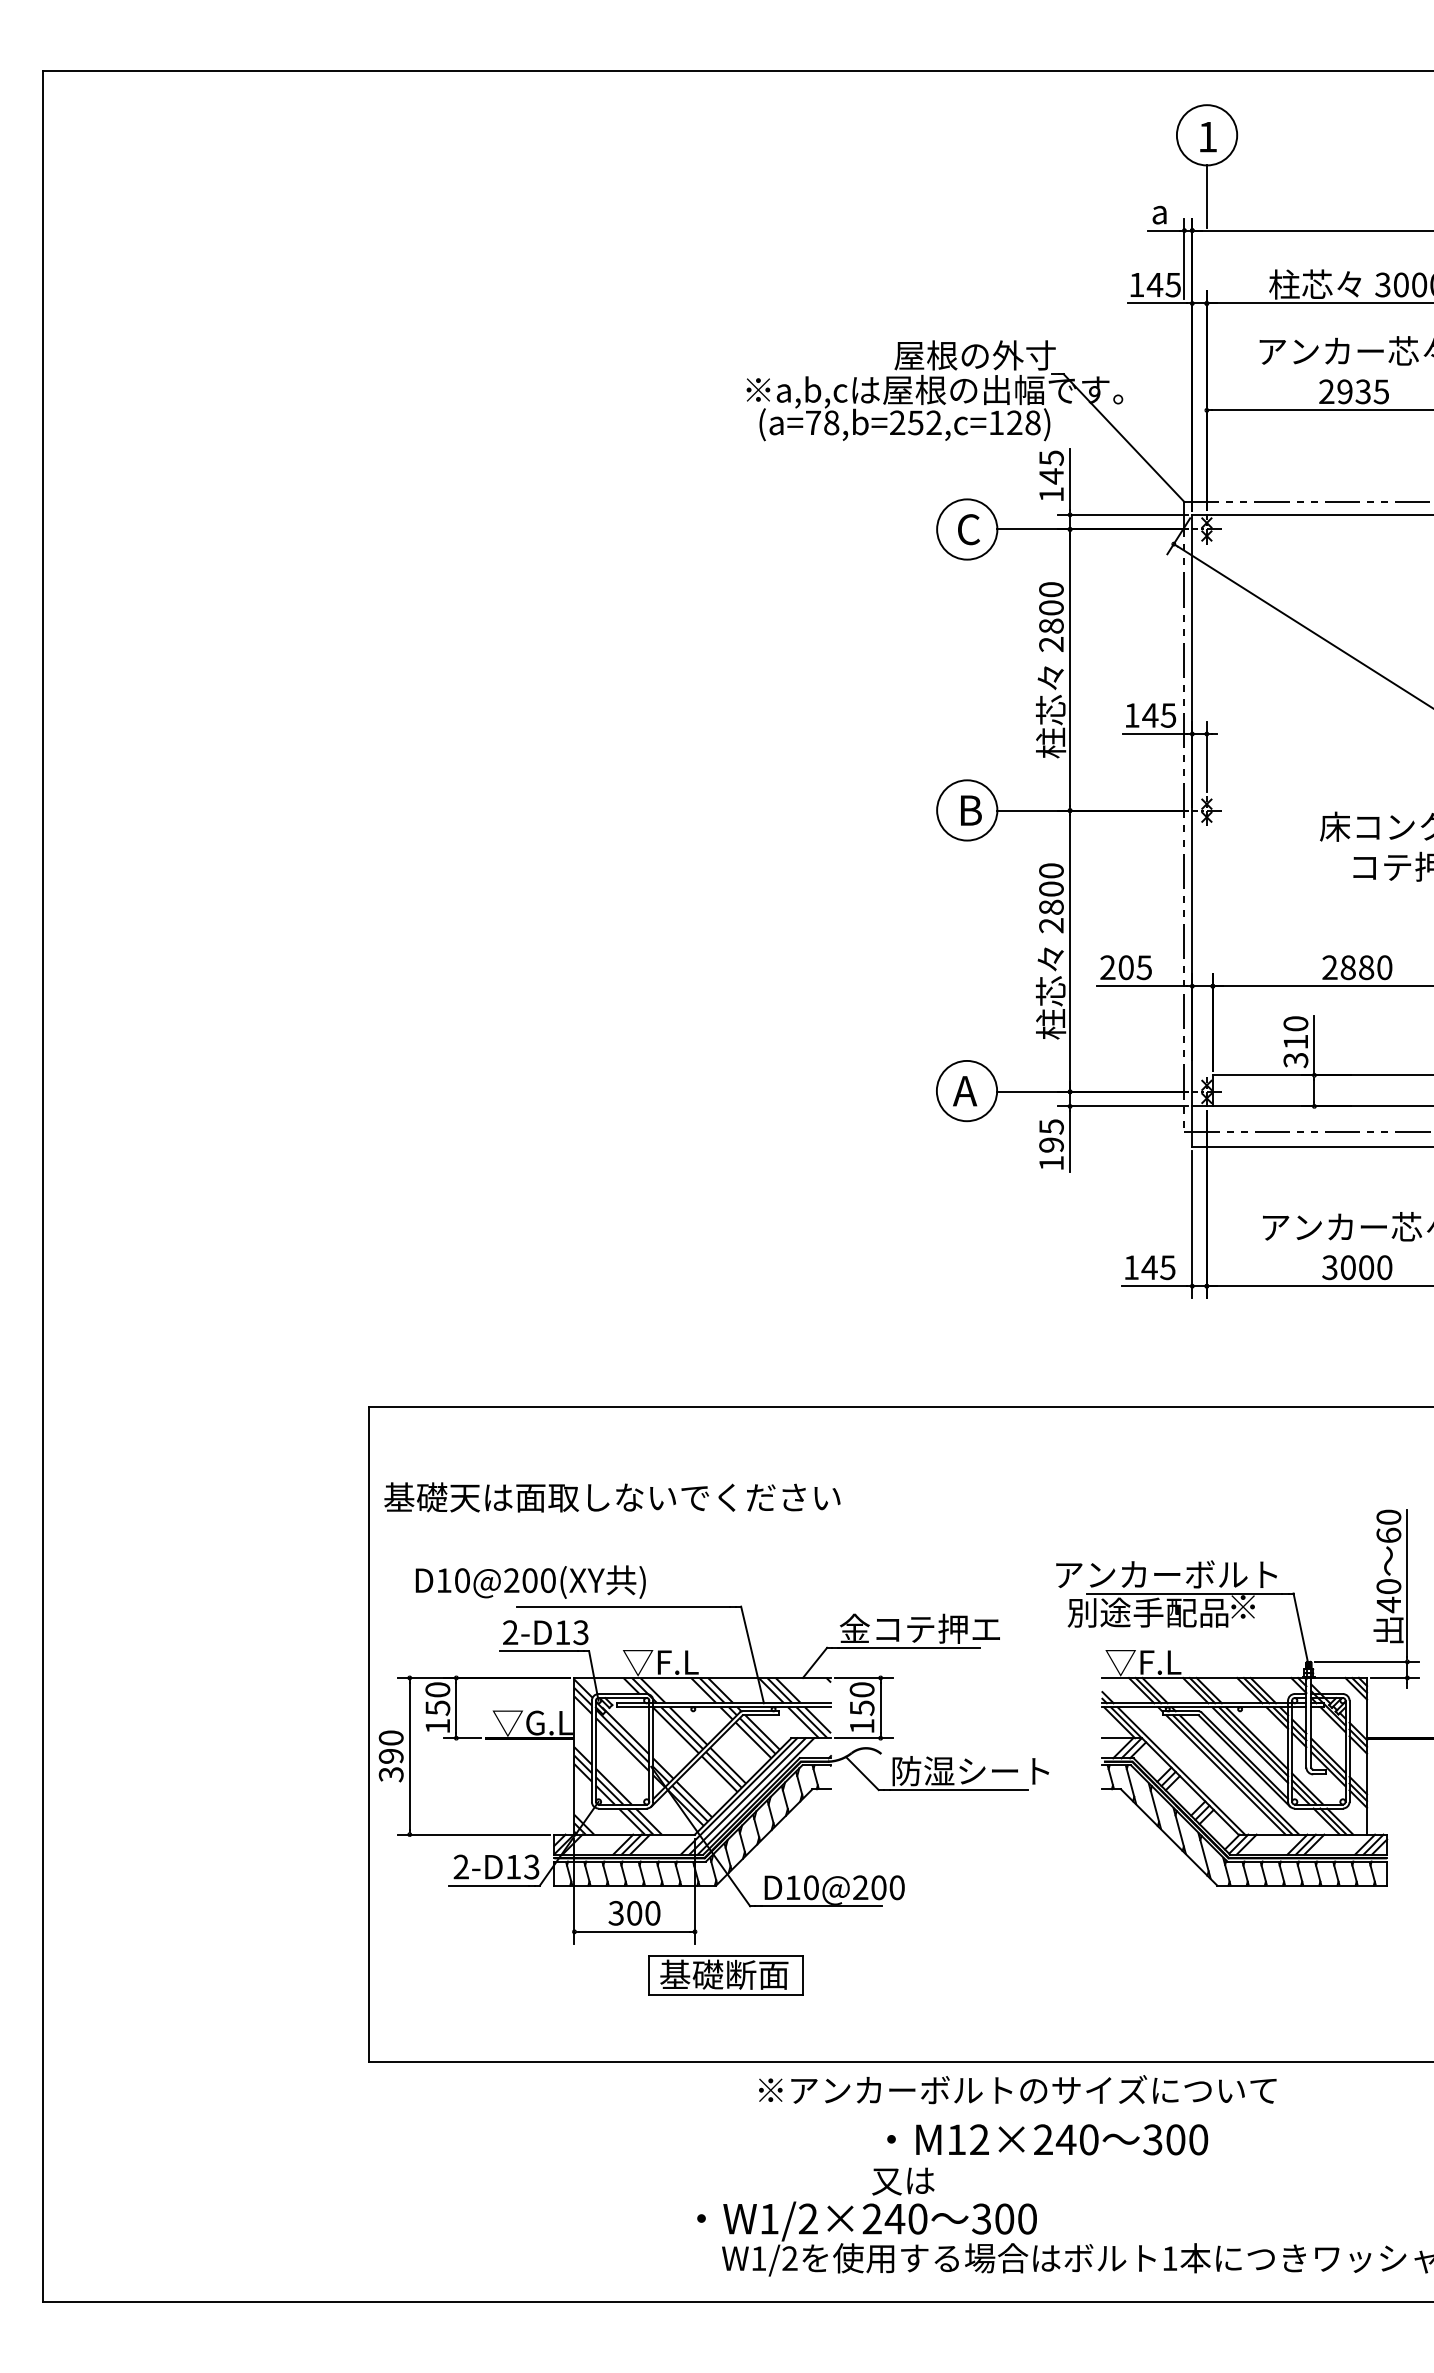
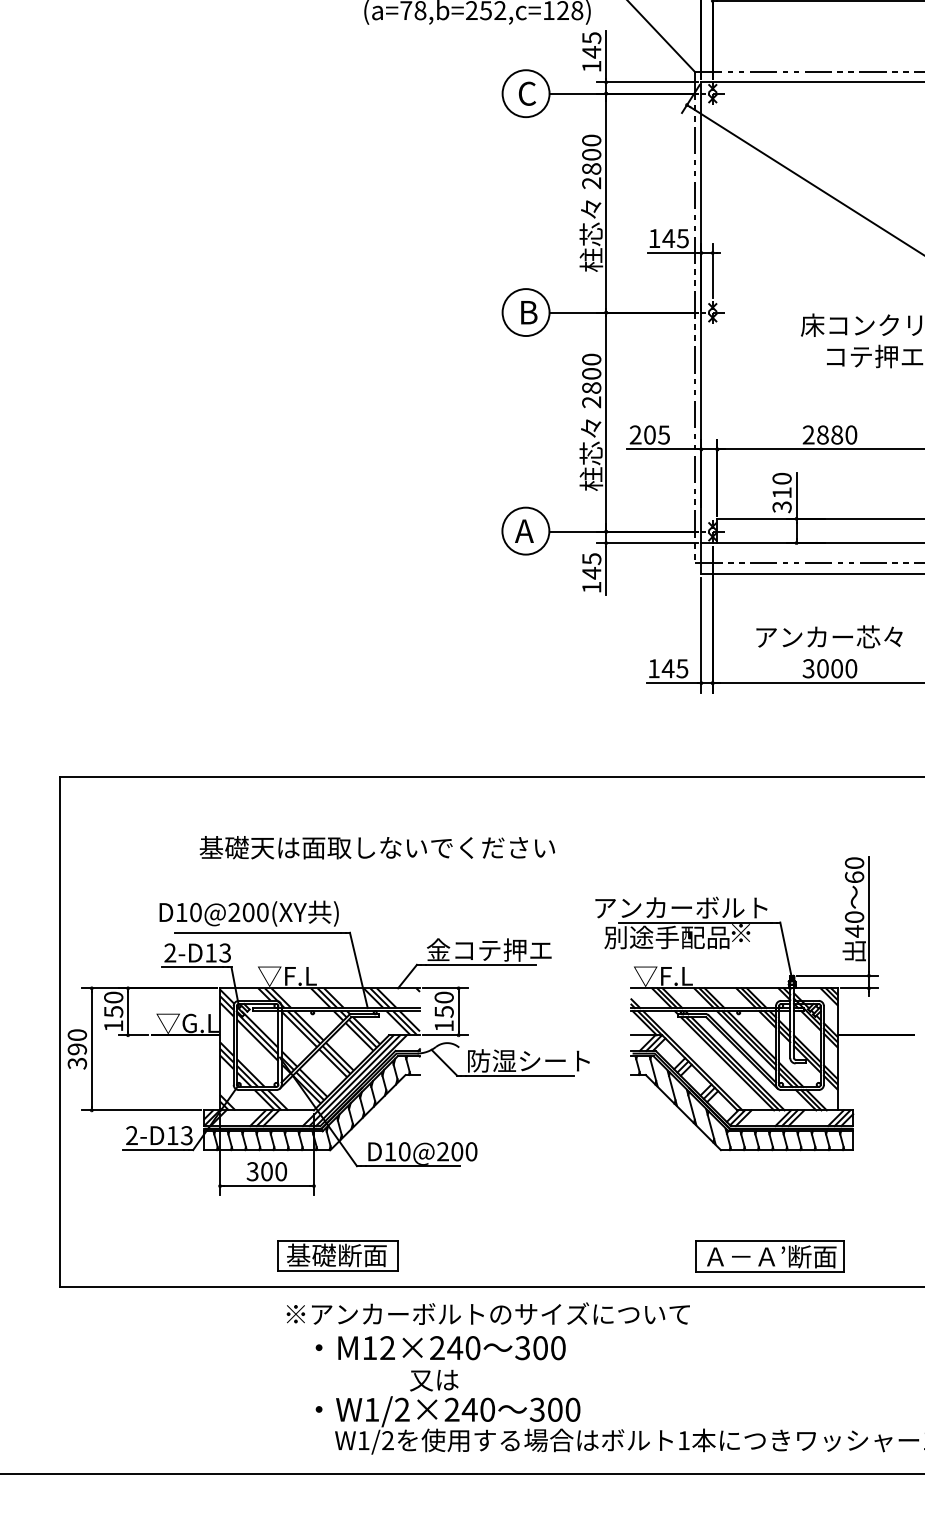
text: (1051, 1145) -> (591, 573), 195 -> 145
text: (612, 1497) -> (377, 847), moved
text: (530, 1581) -> (248, 913), moved
part: (725, 1975) -> (337, 1255), moved
part: (1280, 2021) -> (770, 1255), added
text: (1017, 2089) -> (488, 1313), moved
text: (1047, 2139) -> (440, 1347), moved
text: (903, 2181) -> (434, 1380), moved

